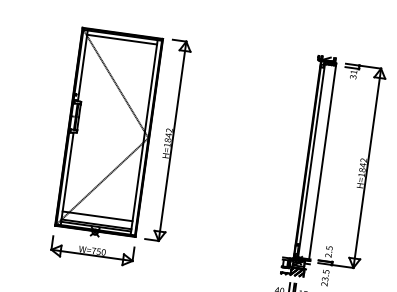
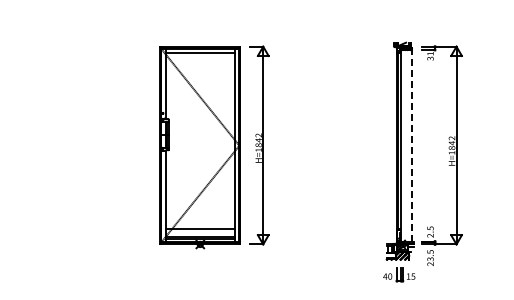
line: (323, 161) -> (412, 144), solid -> dashed
part: (91, 251) -> (199, 263), removed

